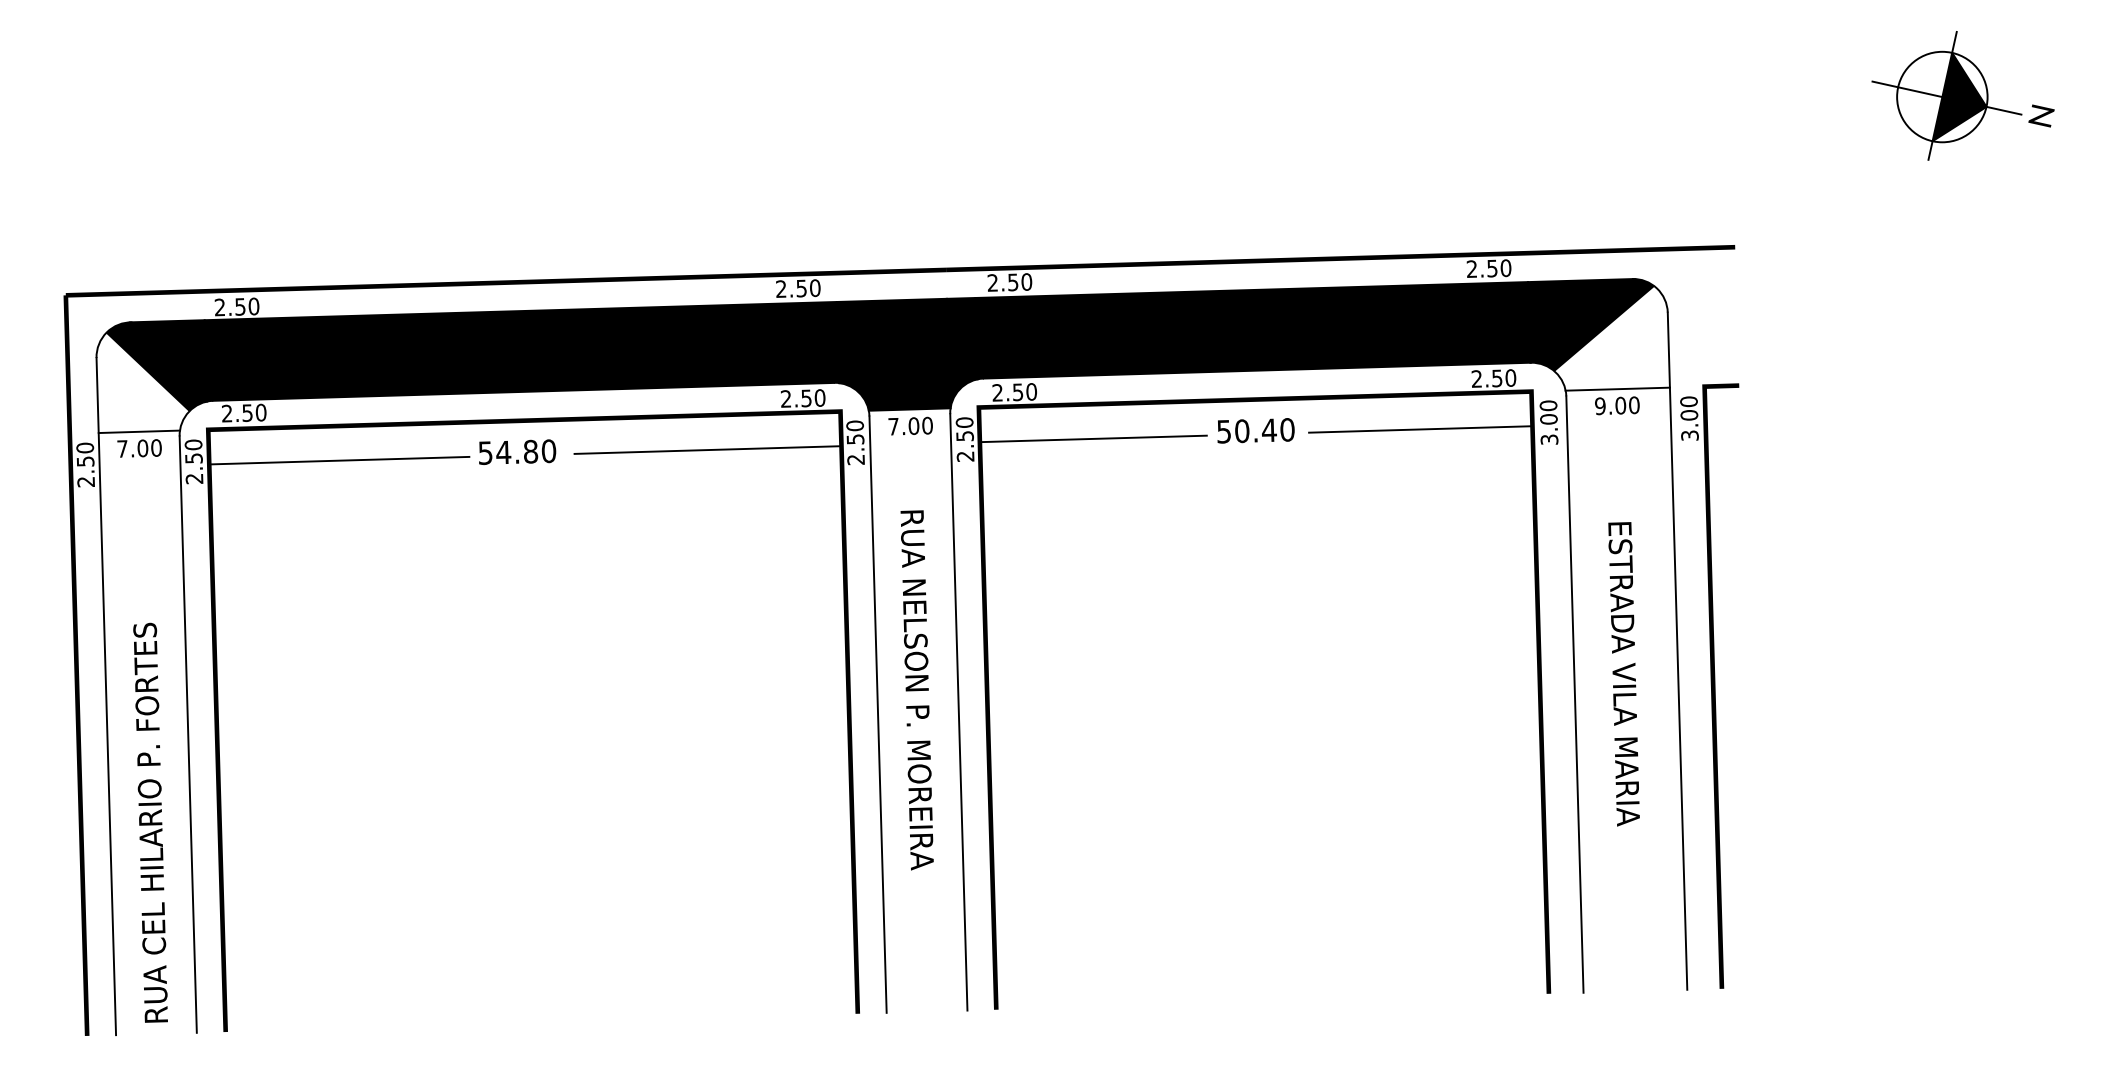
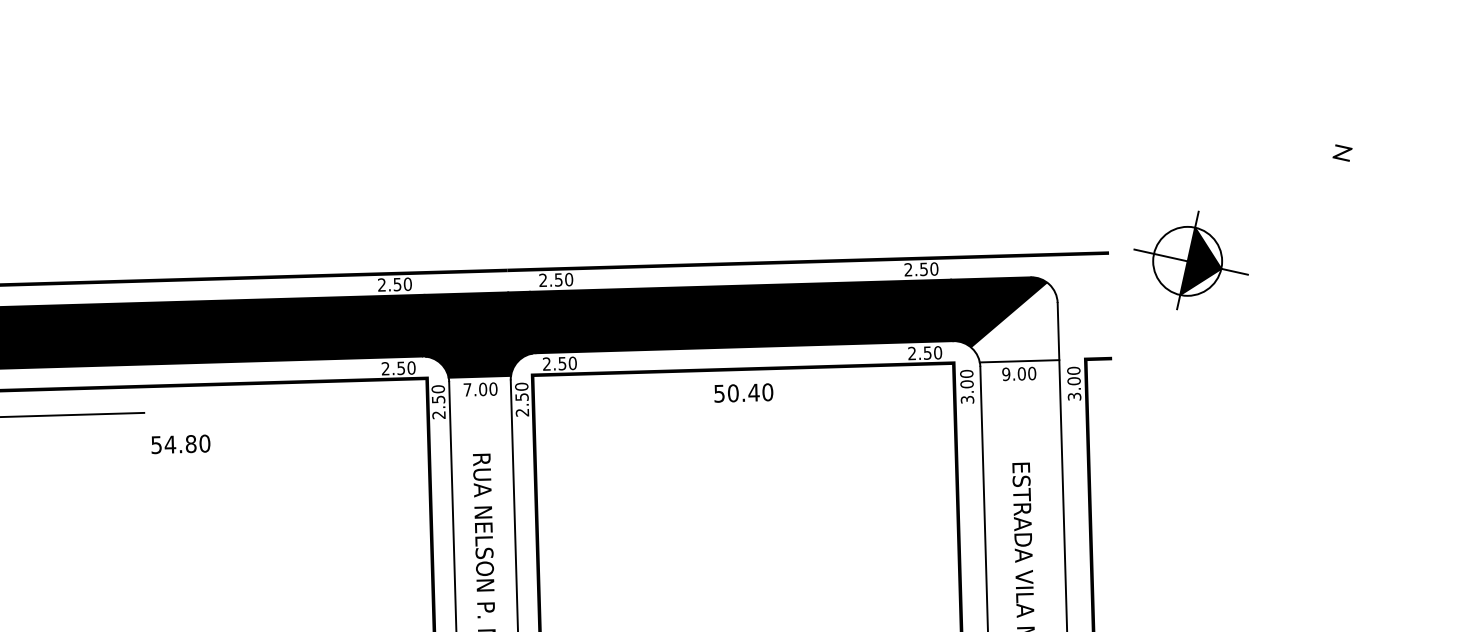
part: (1946, 95) -> (1190, 260), moved
line: (1420, 429) -> (869, 392), removed
line: (1092, 438) -> (619, 398), removed
line: (707, 449) -> (325, 407), removed
text: (517, 451) -> (180, 443), moved

